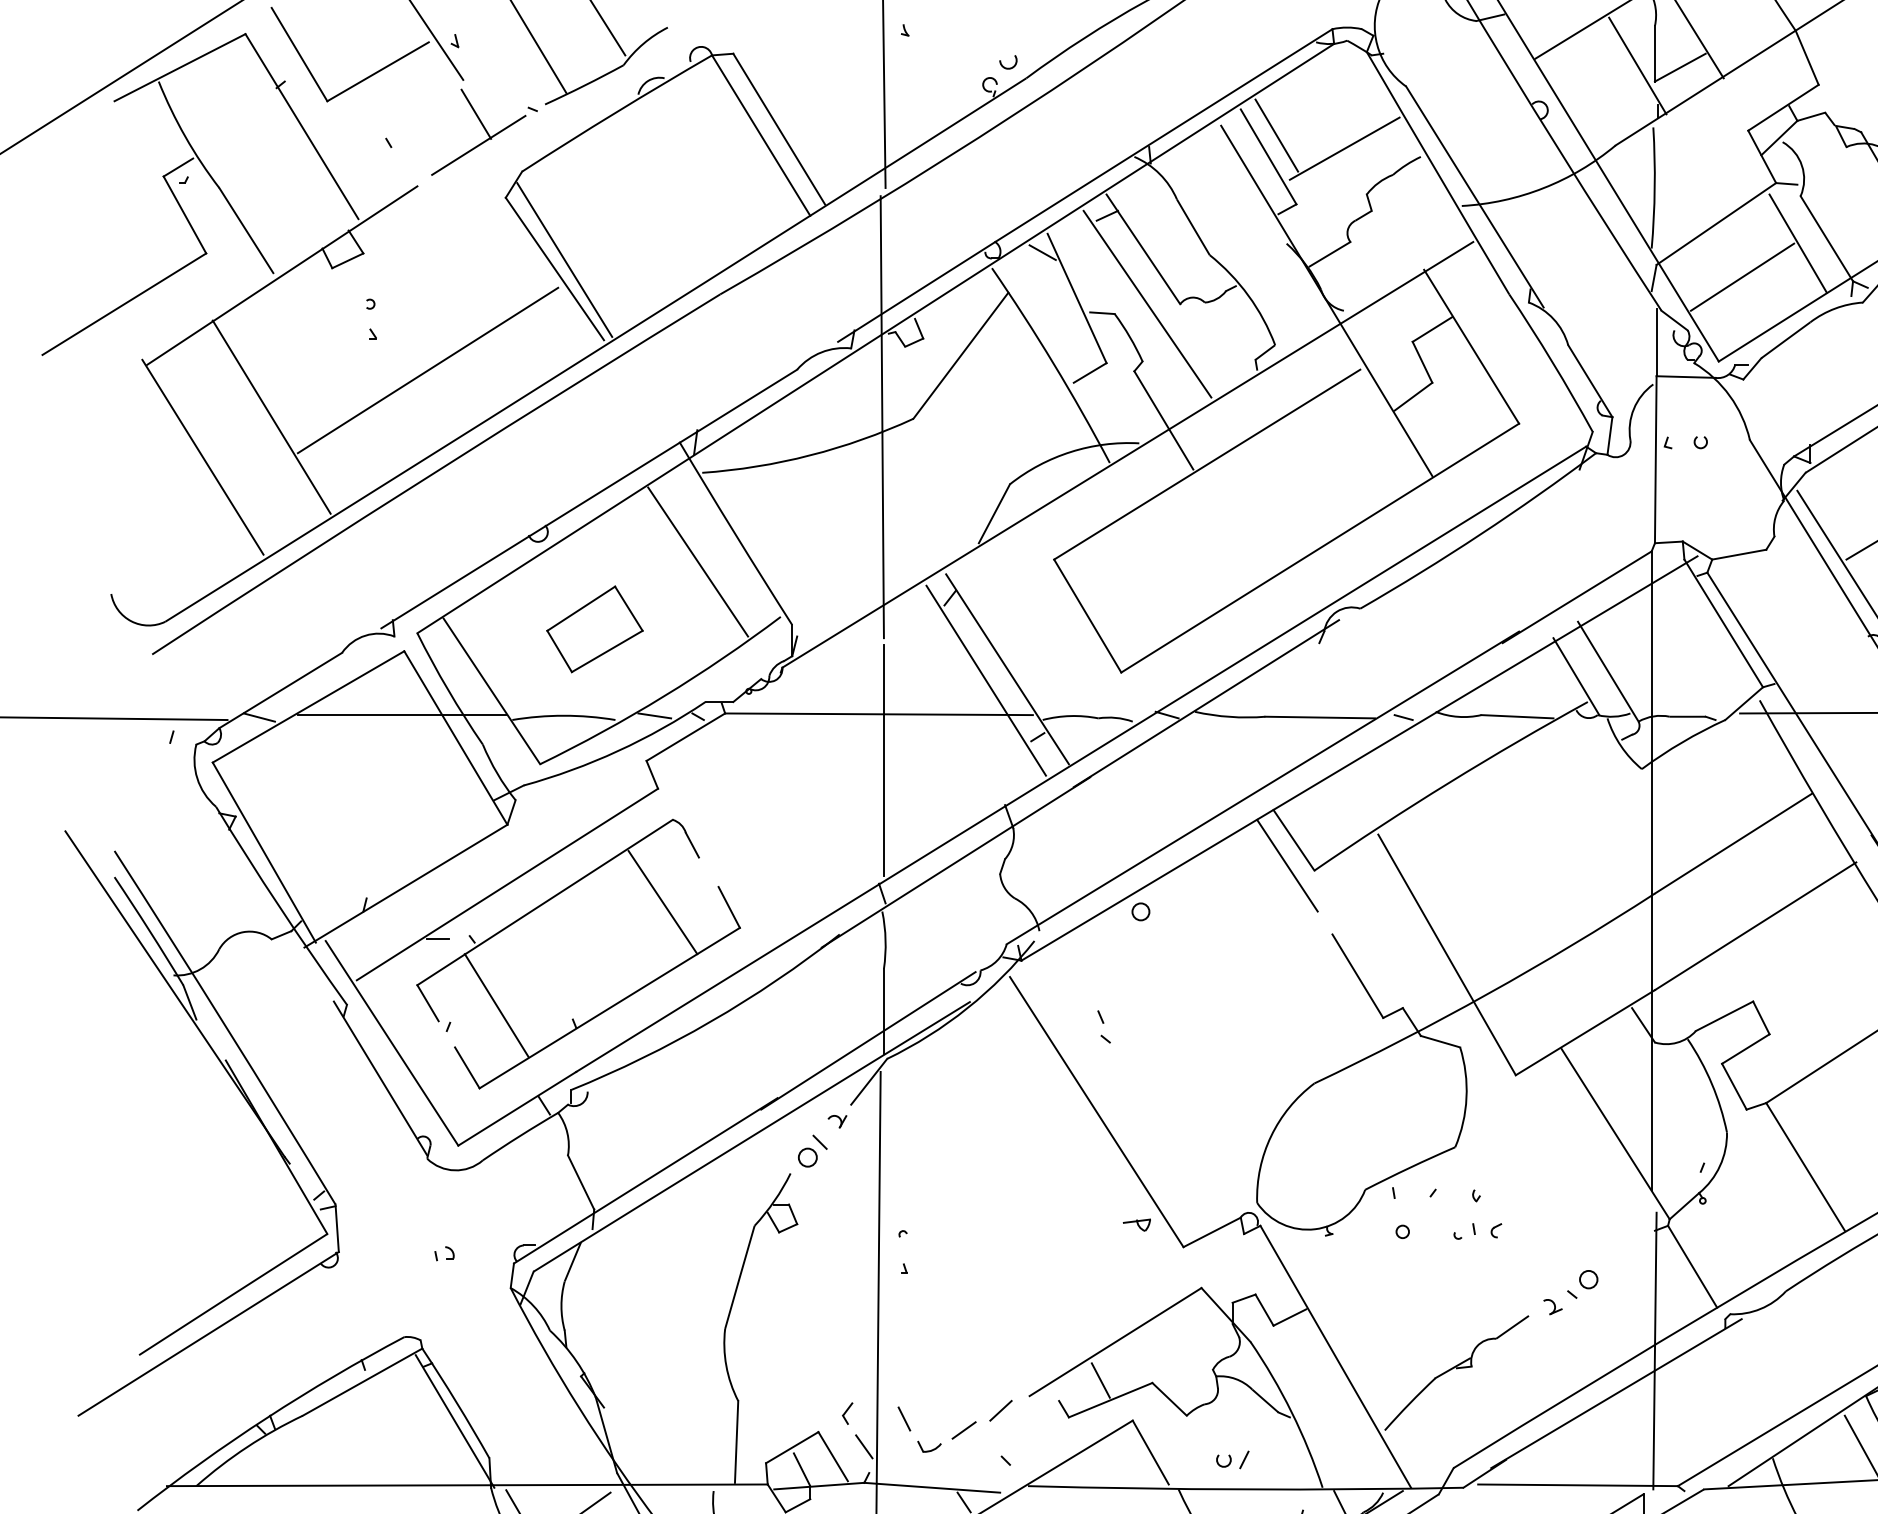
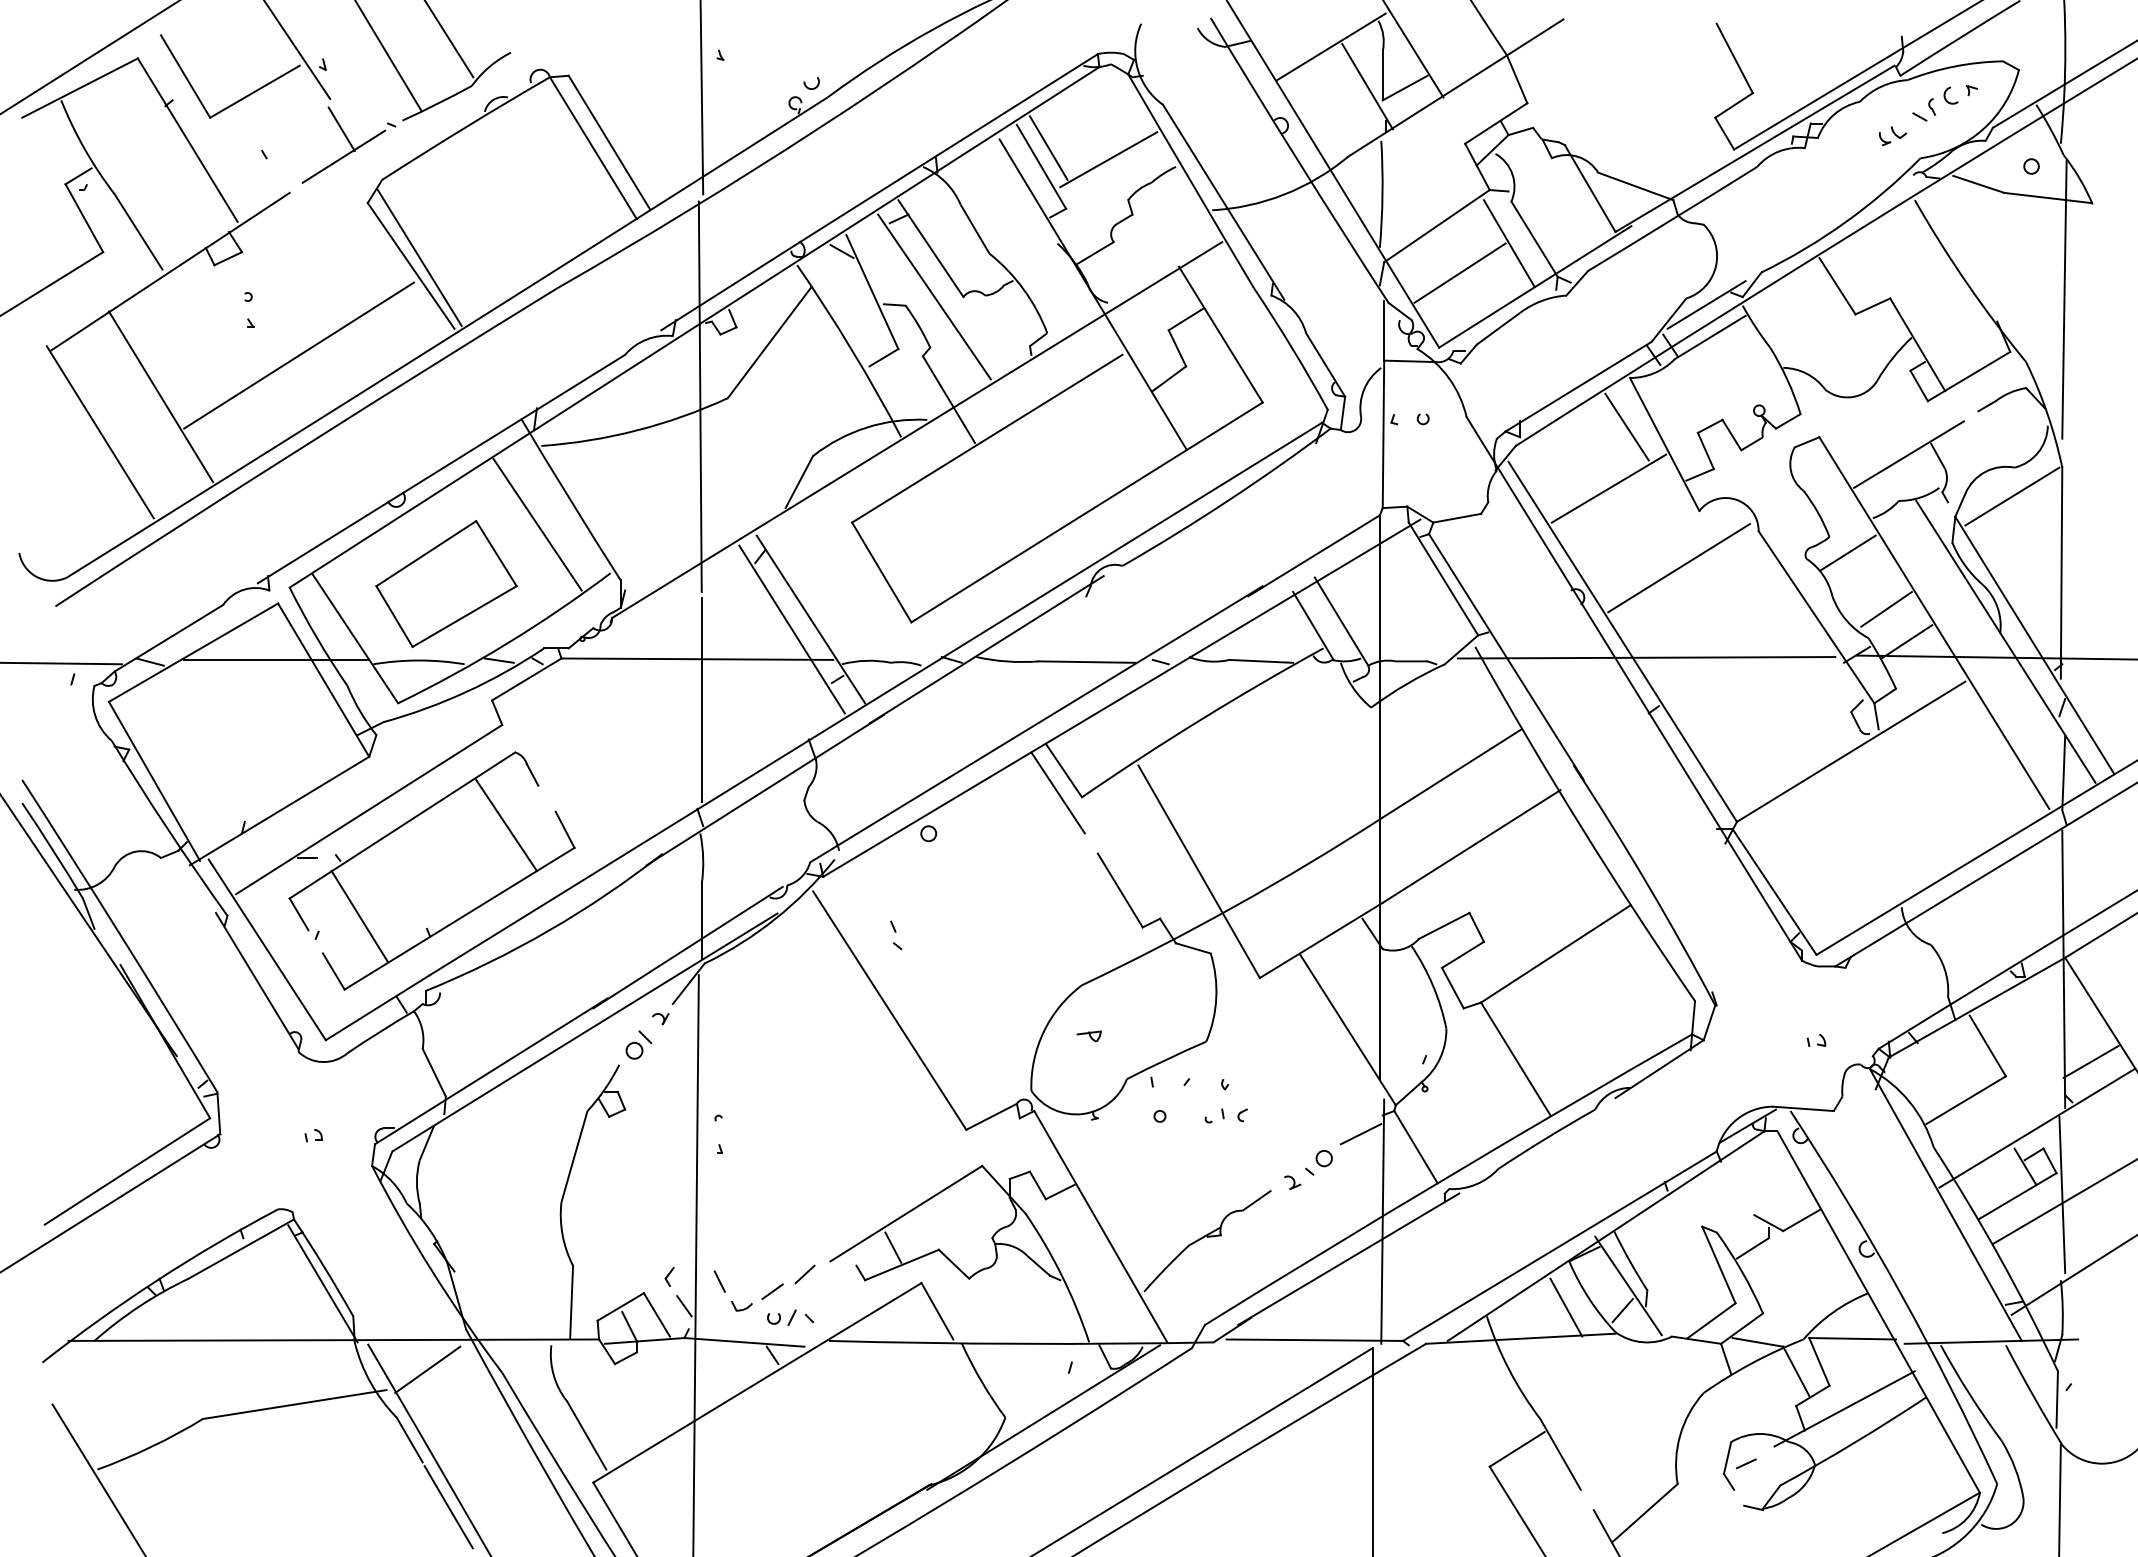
part: (594, 629) -> (446, 584), size x1.67
part: (1136, 1225) -> (1088, 1036), moved
line: (1629, 1252) -> (1360, 1134), added
part: (1232, 1459) -> (781, 1317), moved

